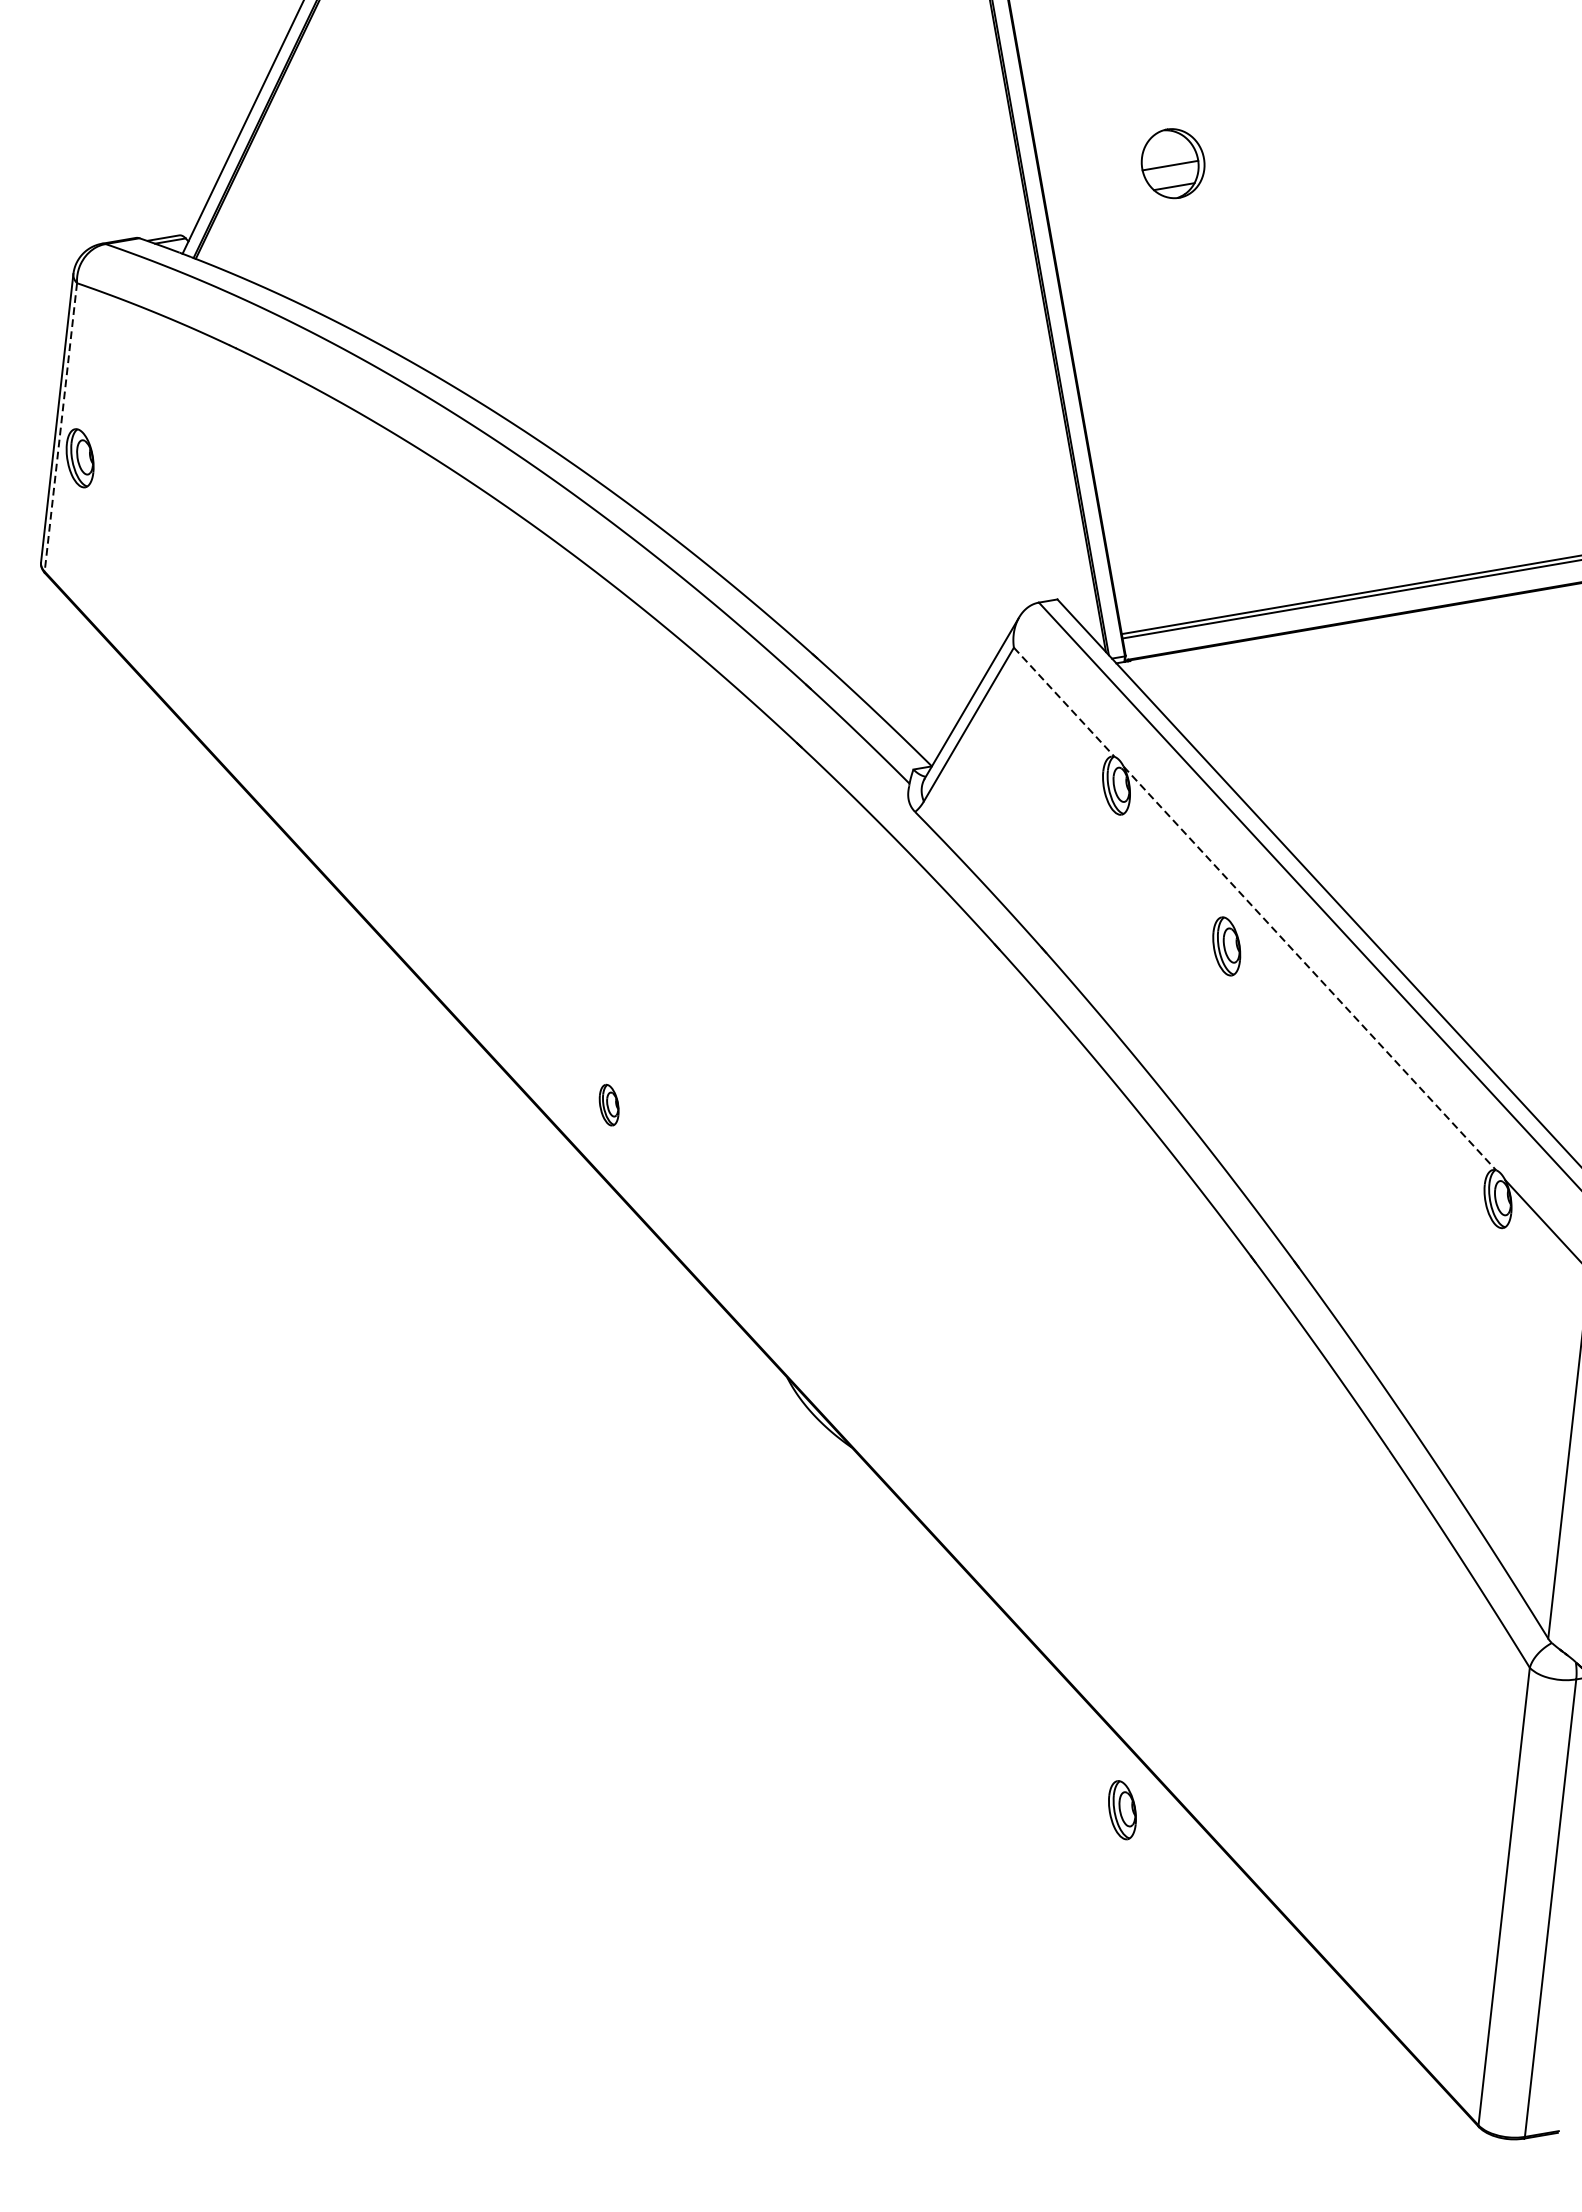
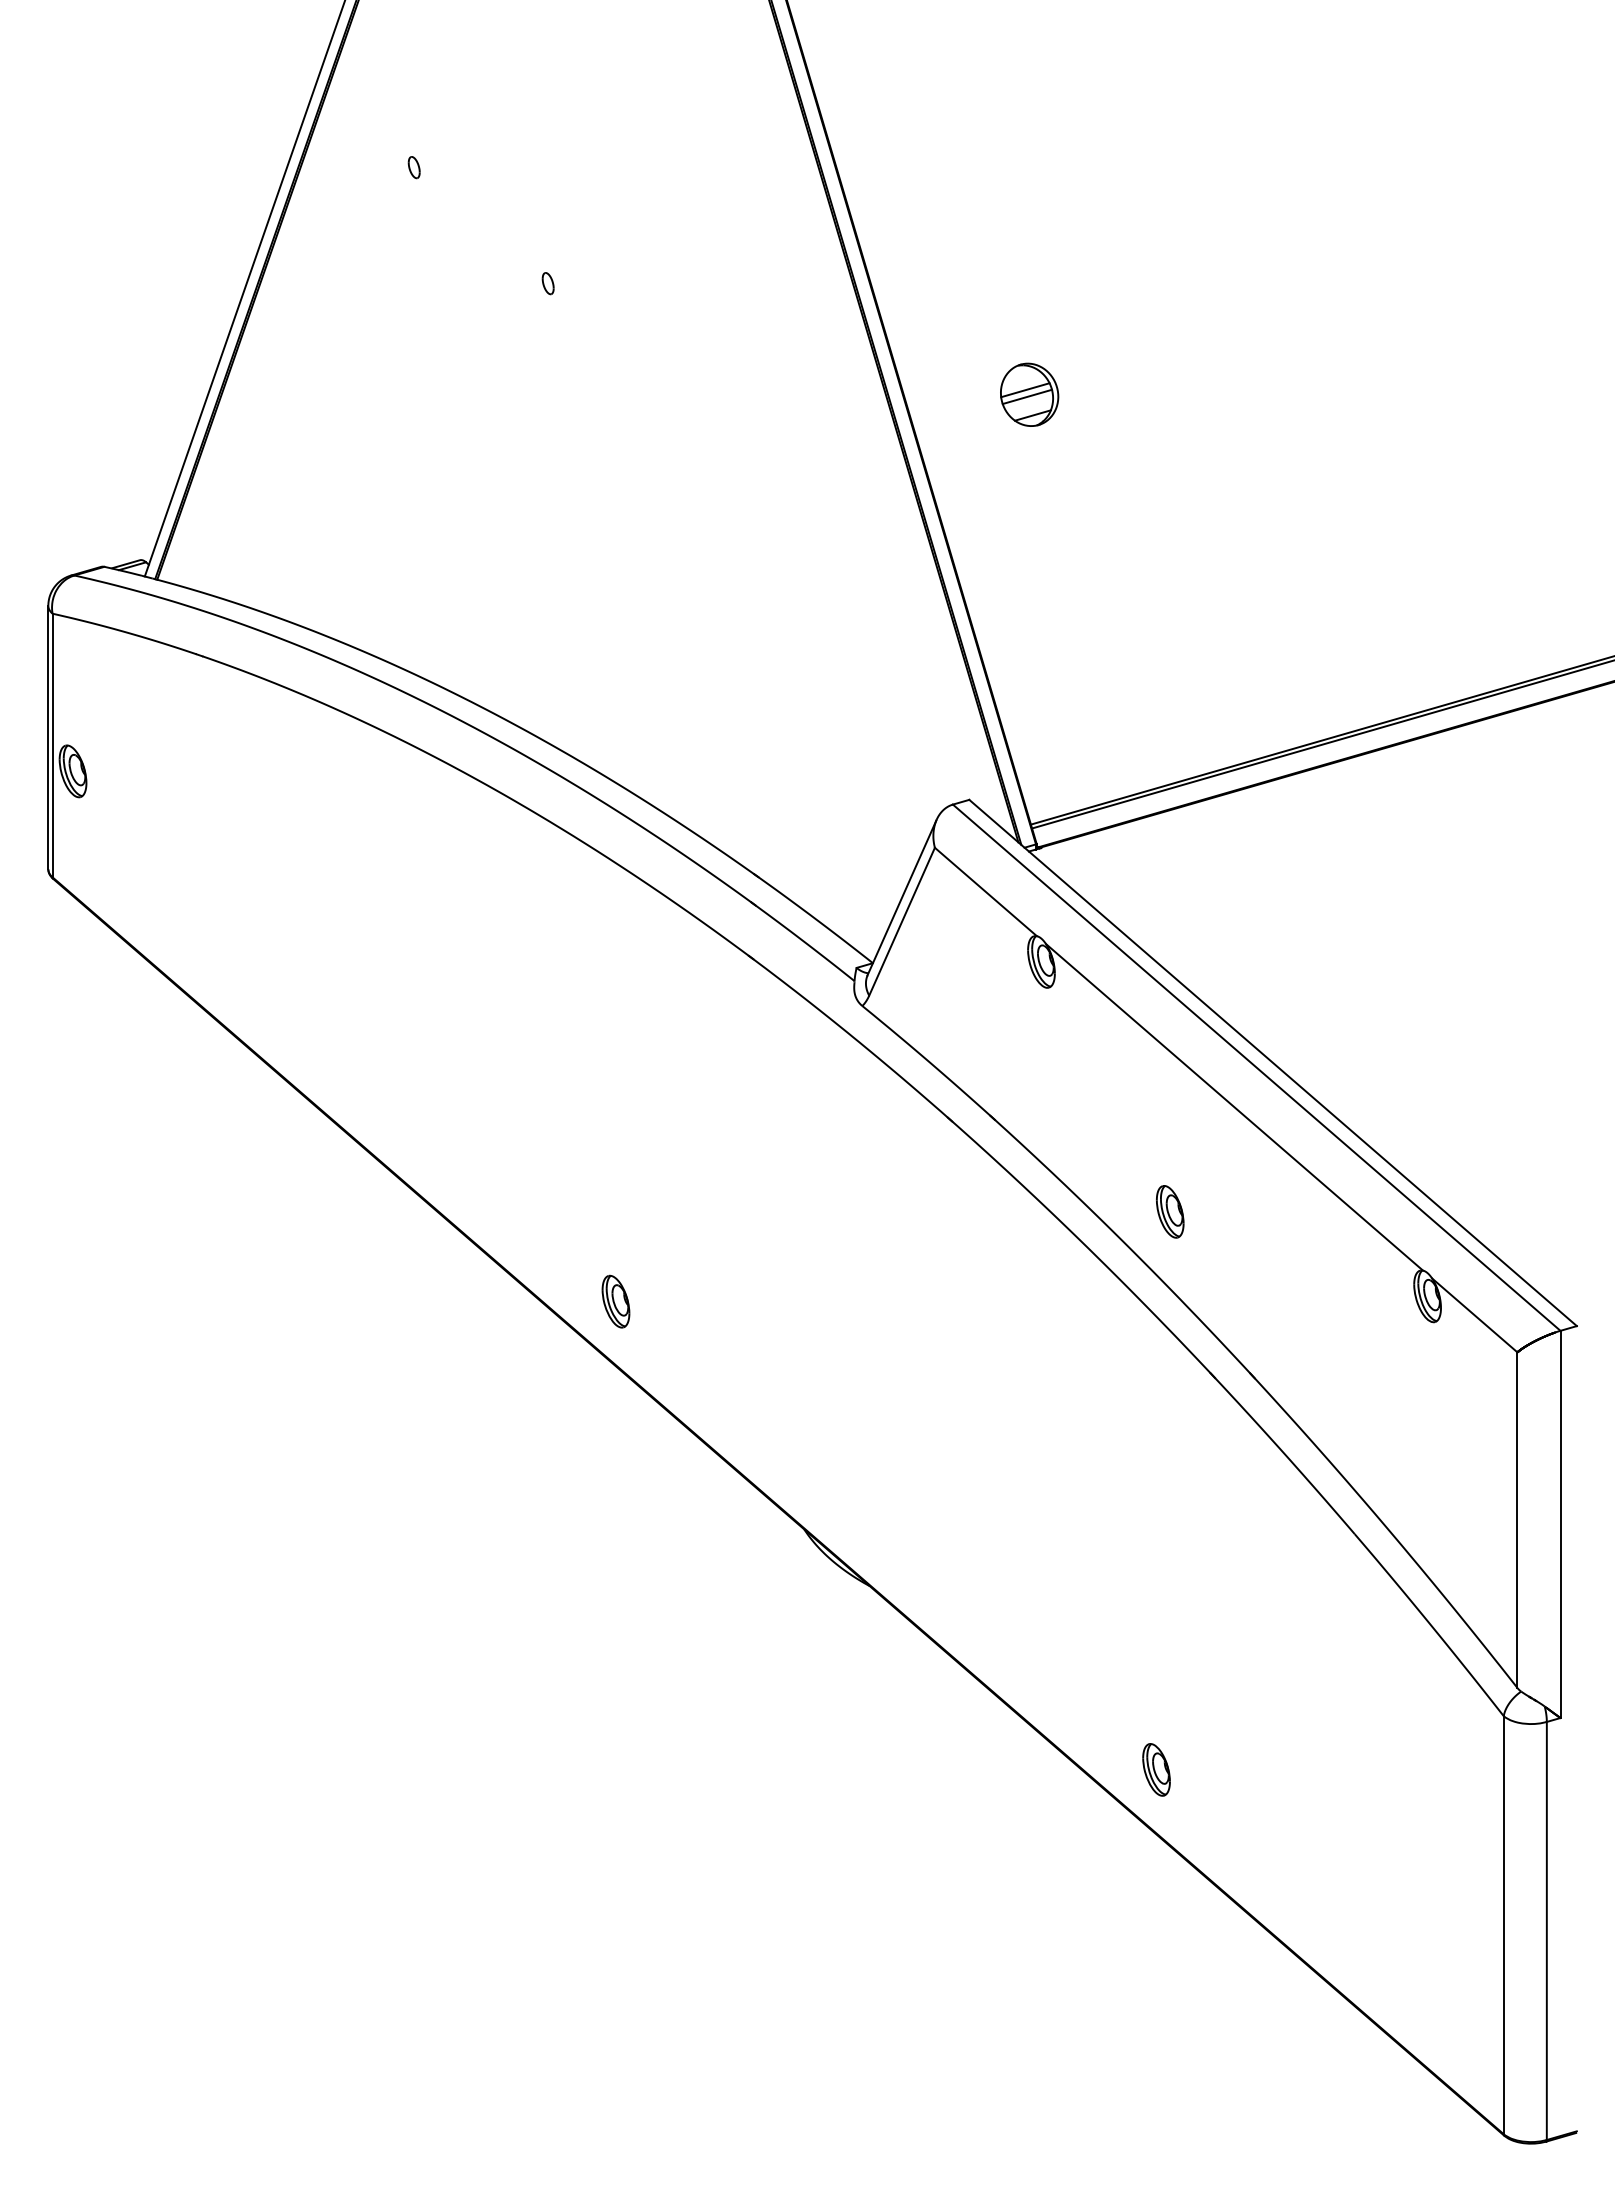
line: (1169, 158) -> (1025, 390), added
line: (60, 427) -> (52, 745), dashed -> solid
line: (1064, 702) -> (986, 892), dashed -> solid
part: (1227, 946) -> (1170, 1211), moved
line: (1309, 968) -> (1234, 1107), dashed -> solid
part: (608, 1104) -> (615, 1301), size x1.43
part: (1122, 1809) -> (1156, 1769), moved

